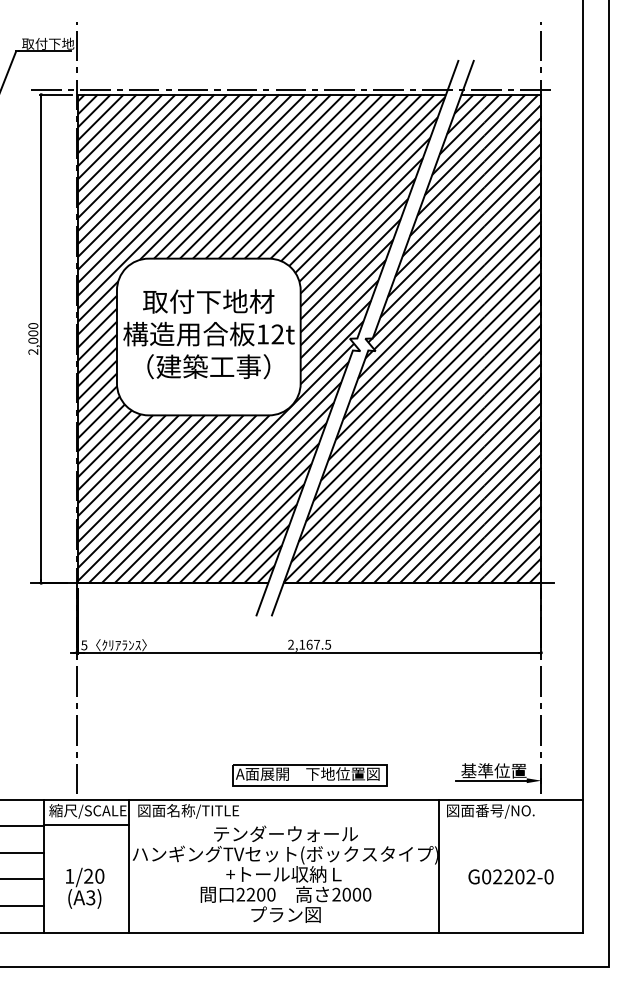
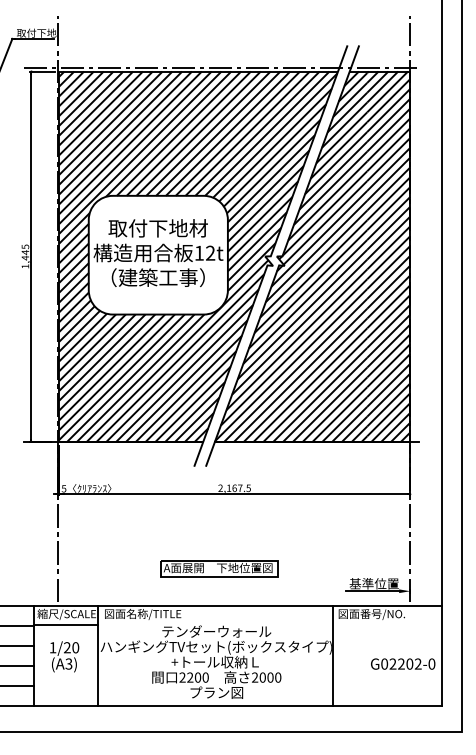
text: (33, 338) -> (25, 256), 2,000 -> 1,445
part: (309, 775) -> (219, 569), moved
text: (510, 876) -> (402, 663), moved
text: (85, 887) -> (64, 656), moved

